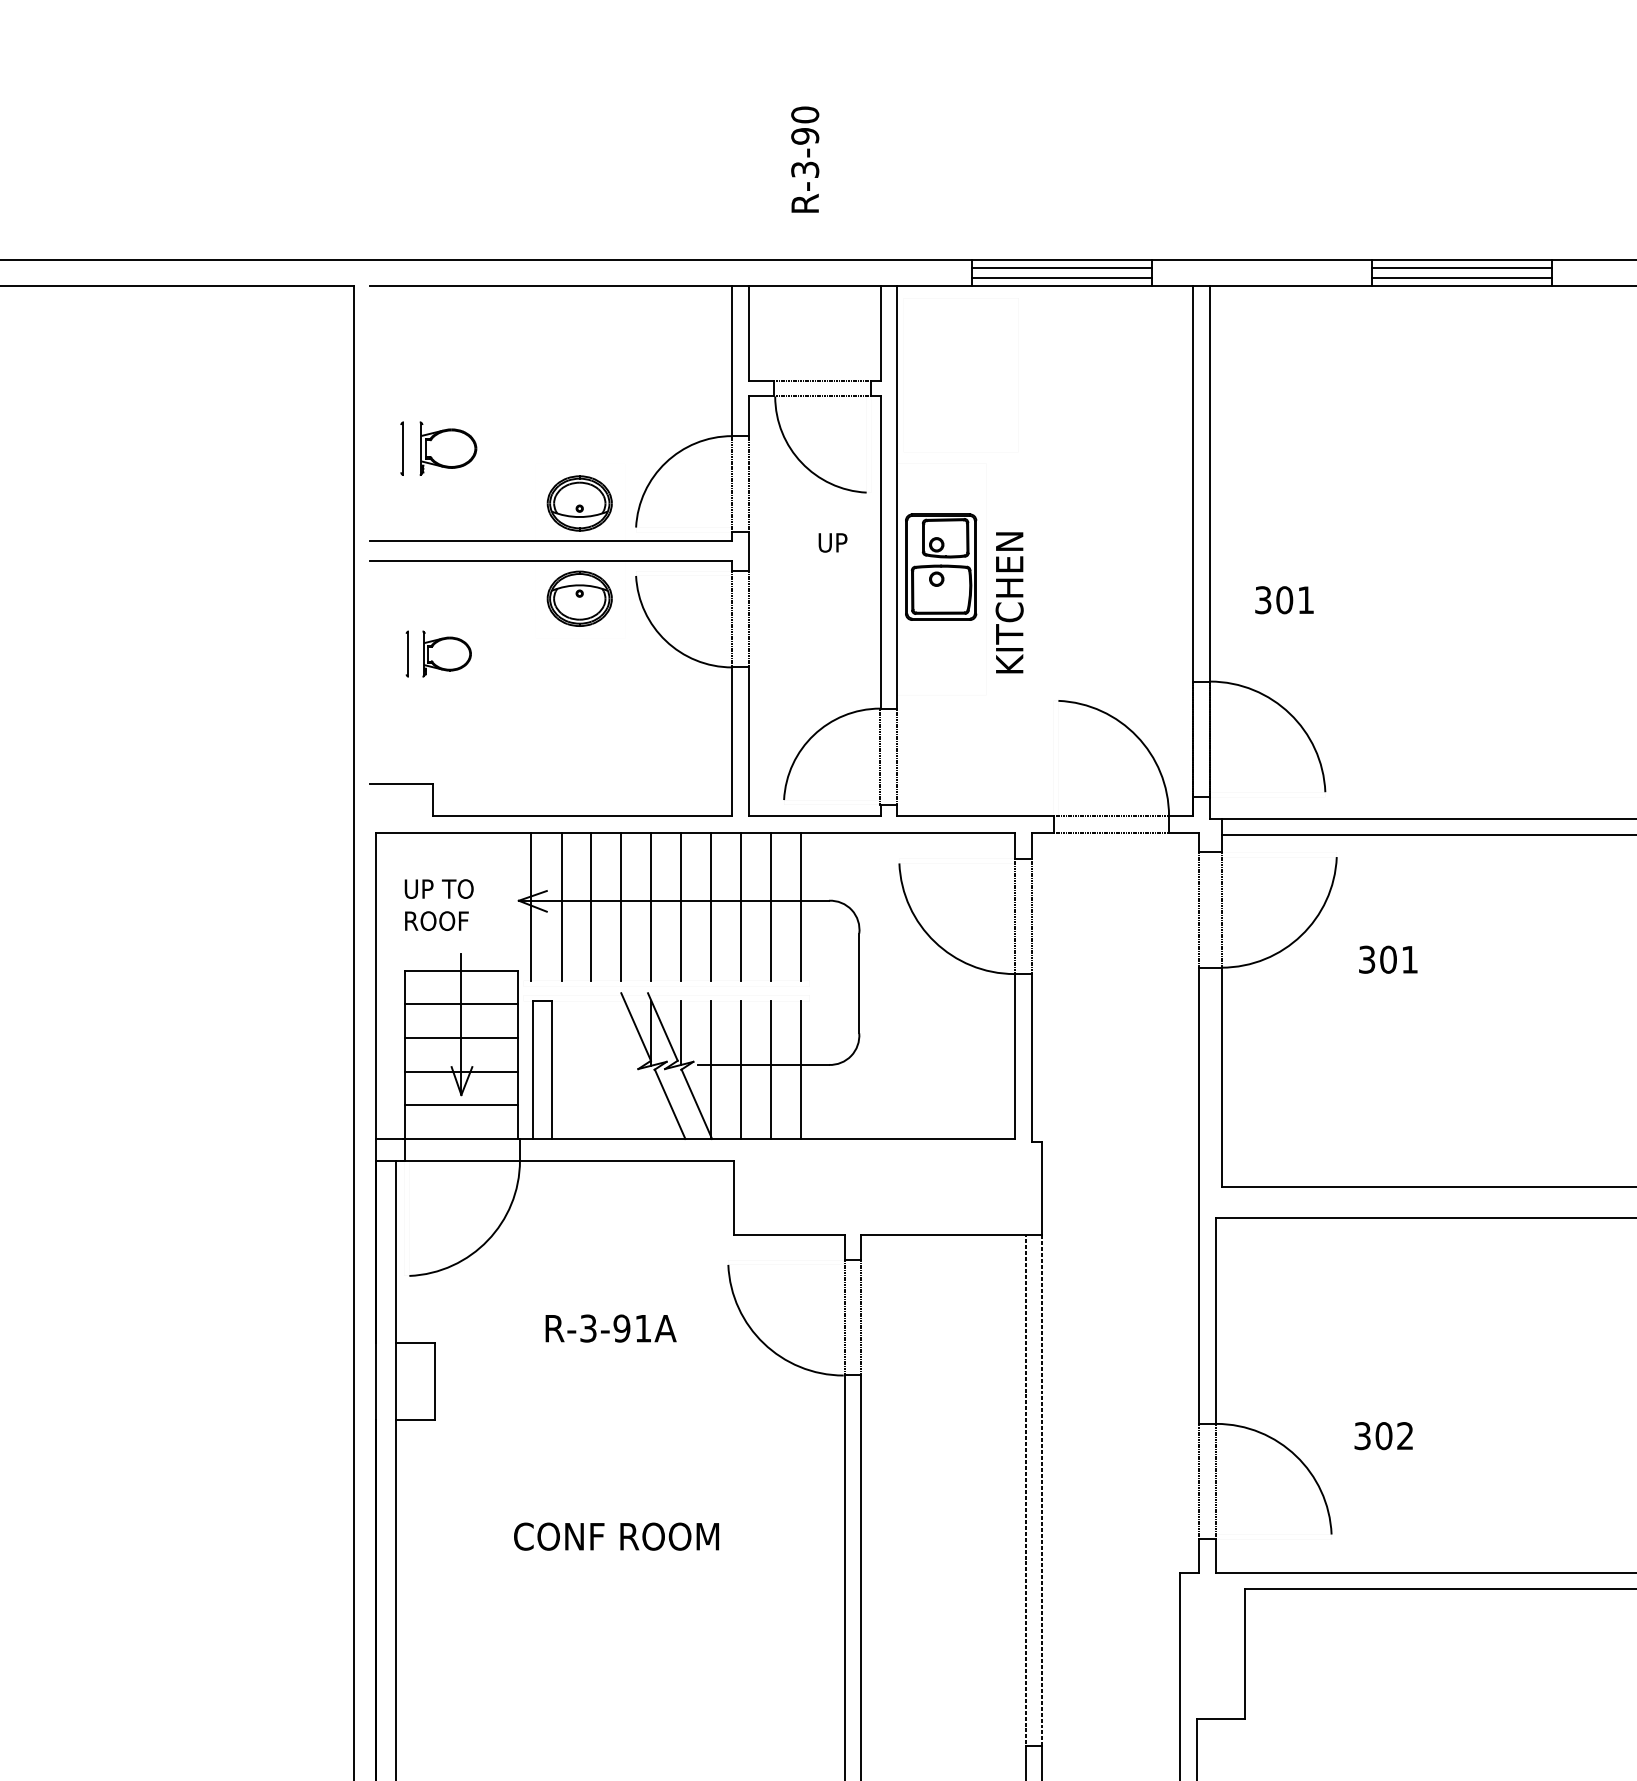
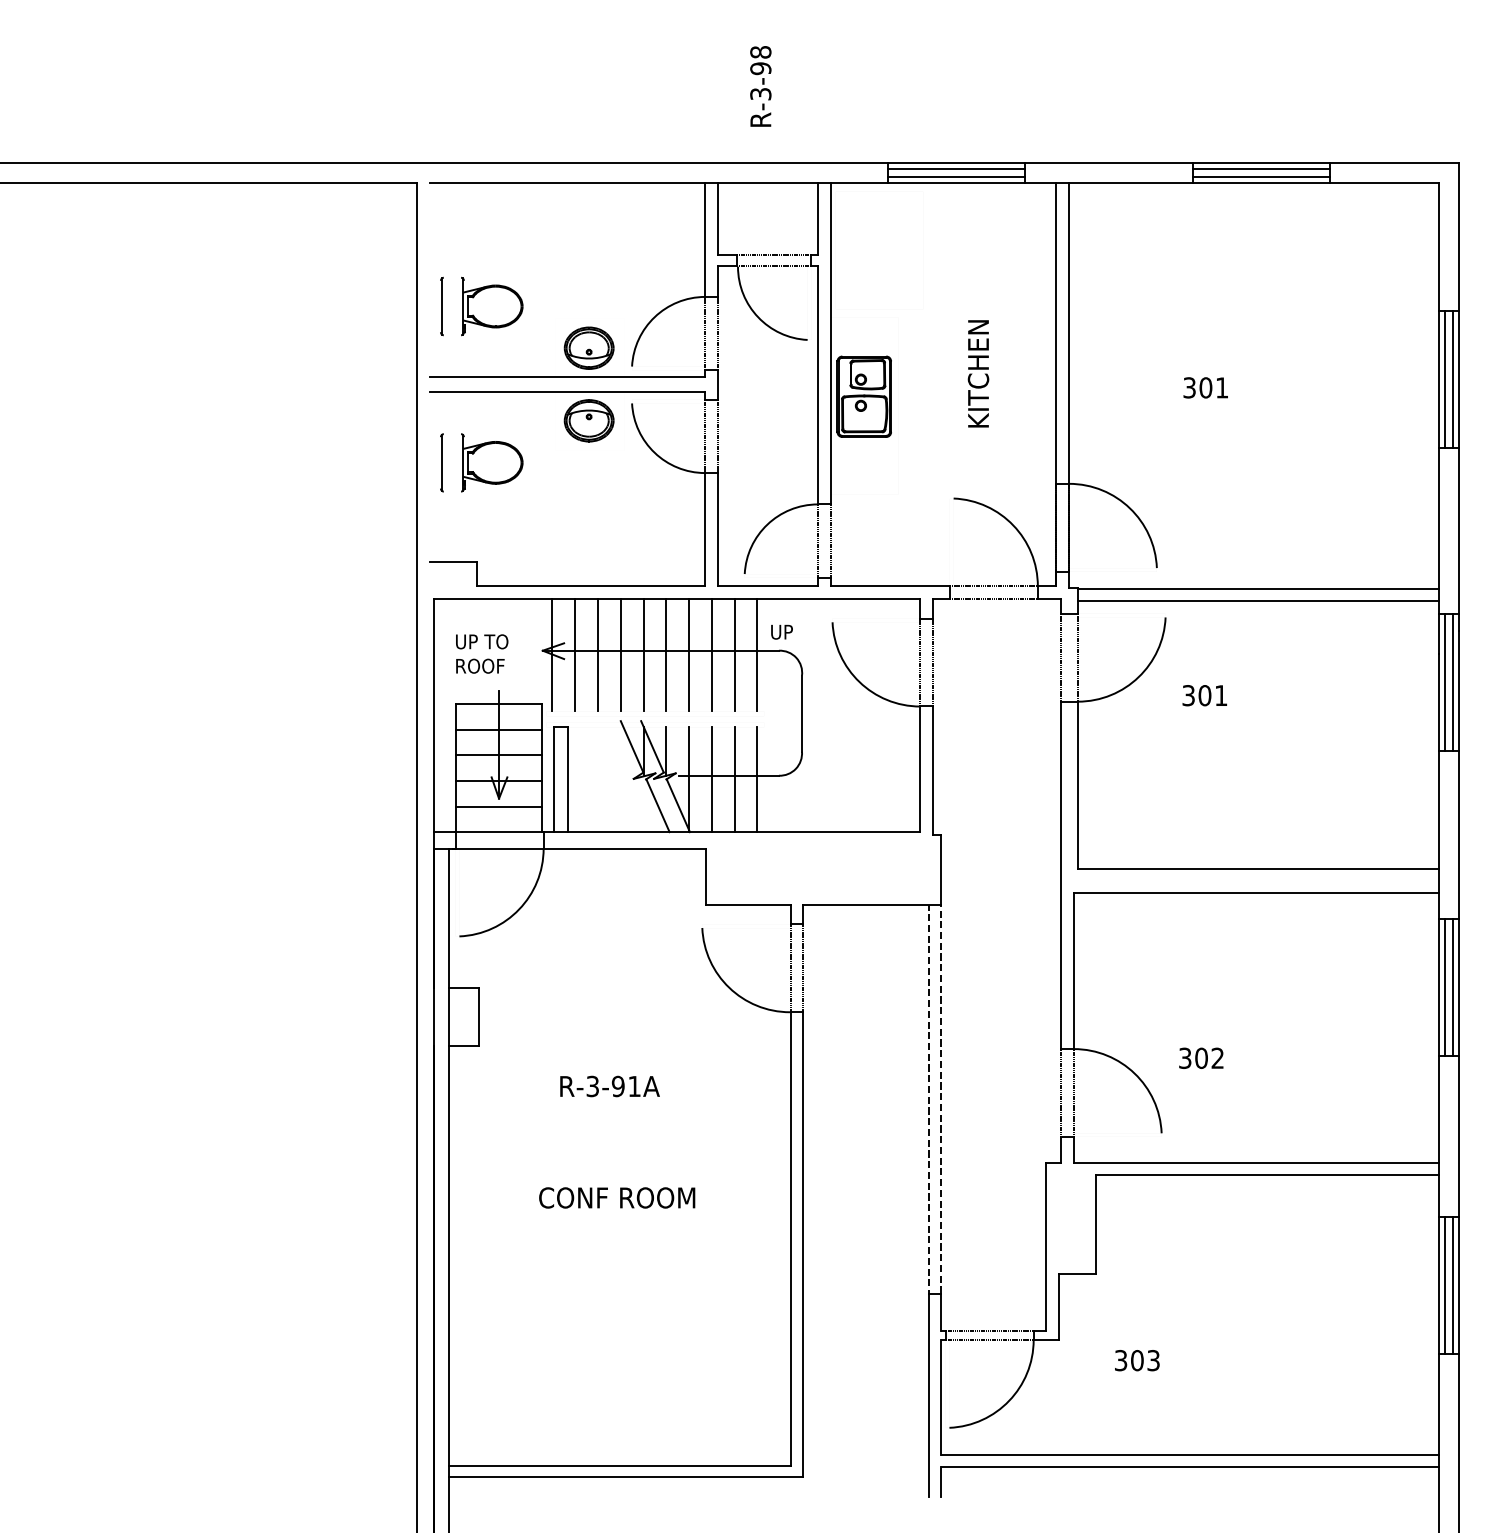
text: (804, 115) -> (760, 52), R-3-90 -> R-3-98
part: (438, 448) -> (481, 306), size x1.43
text: (832, 541) -> (781, 631), moved
text: (1284, 599) -> (1205, 387), moved
text: (1009, 602) -> (978, 373), moved
part: (438, 653) -> (481, 462), size x1.67
text: (610, 1328) -> (609, 1086), moved
text: (616, 1536) -> (617, 1197), moved

